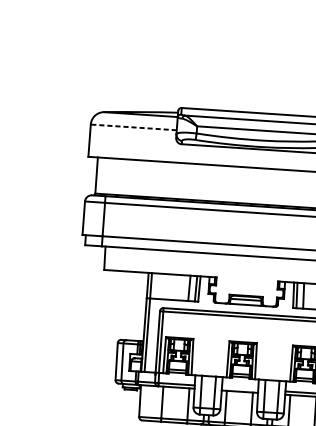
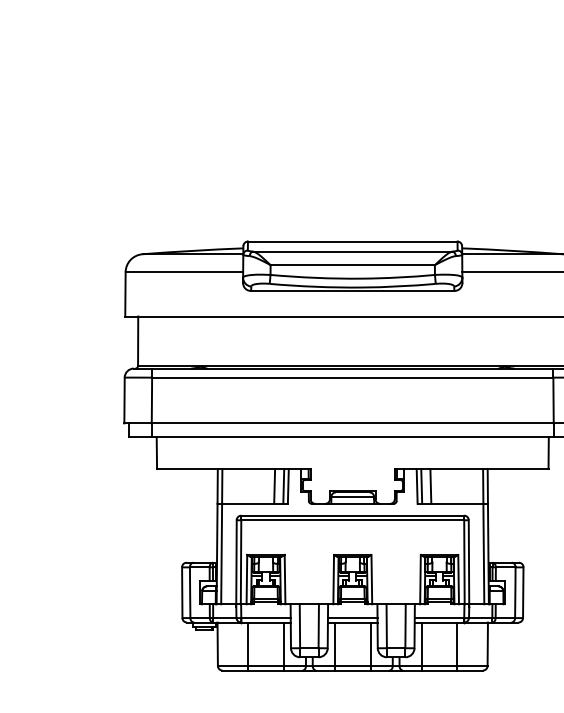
line: (133, 127) -> (184, 272), dashed -> solid
line: (239, 388) -> (352, 618), added

